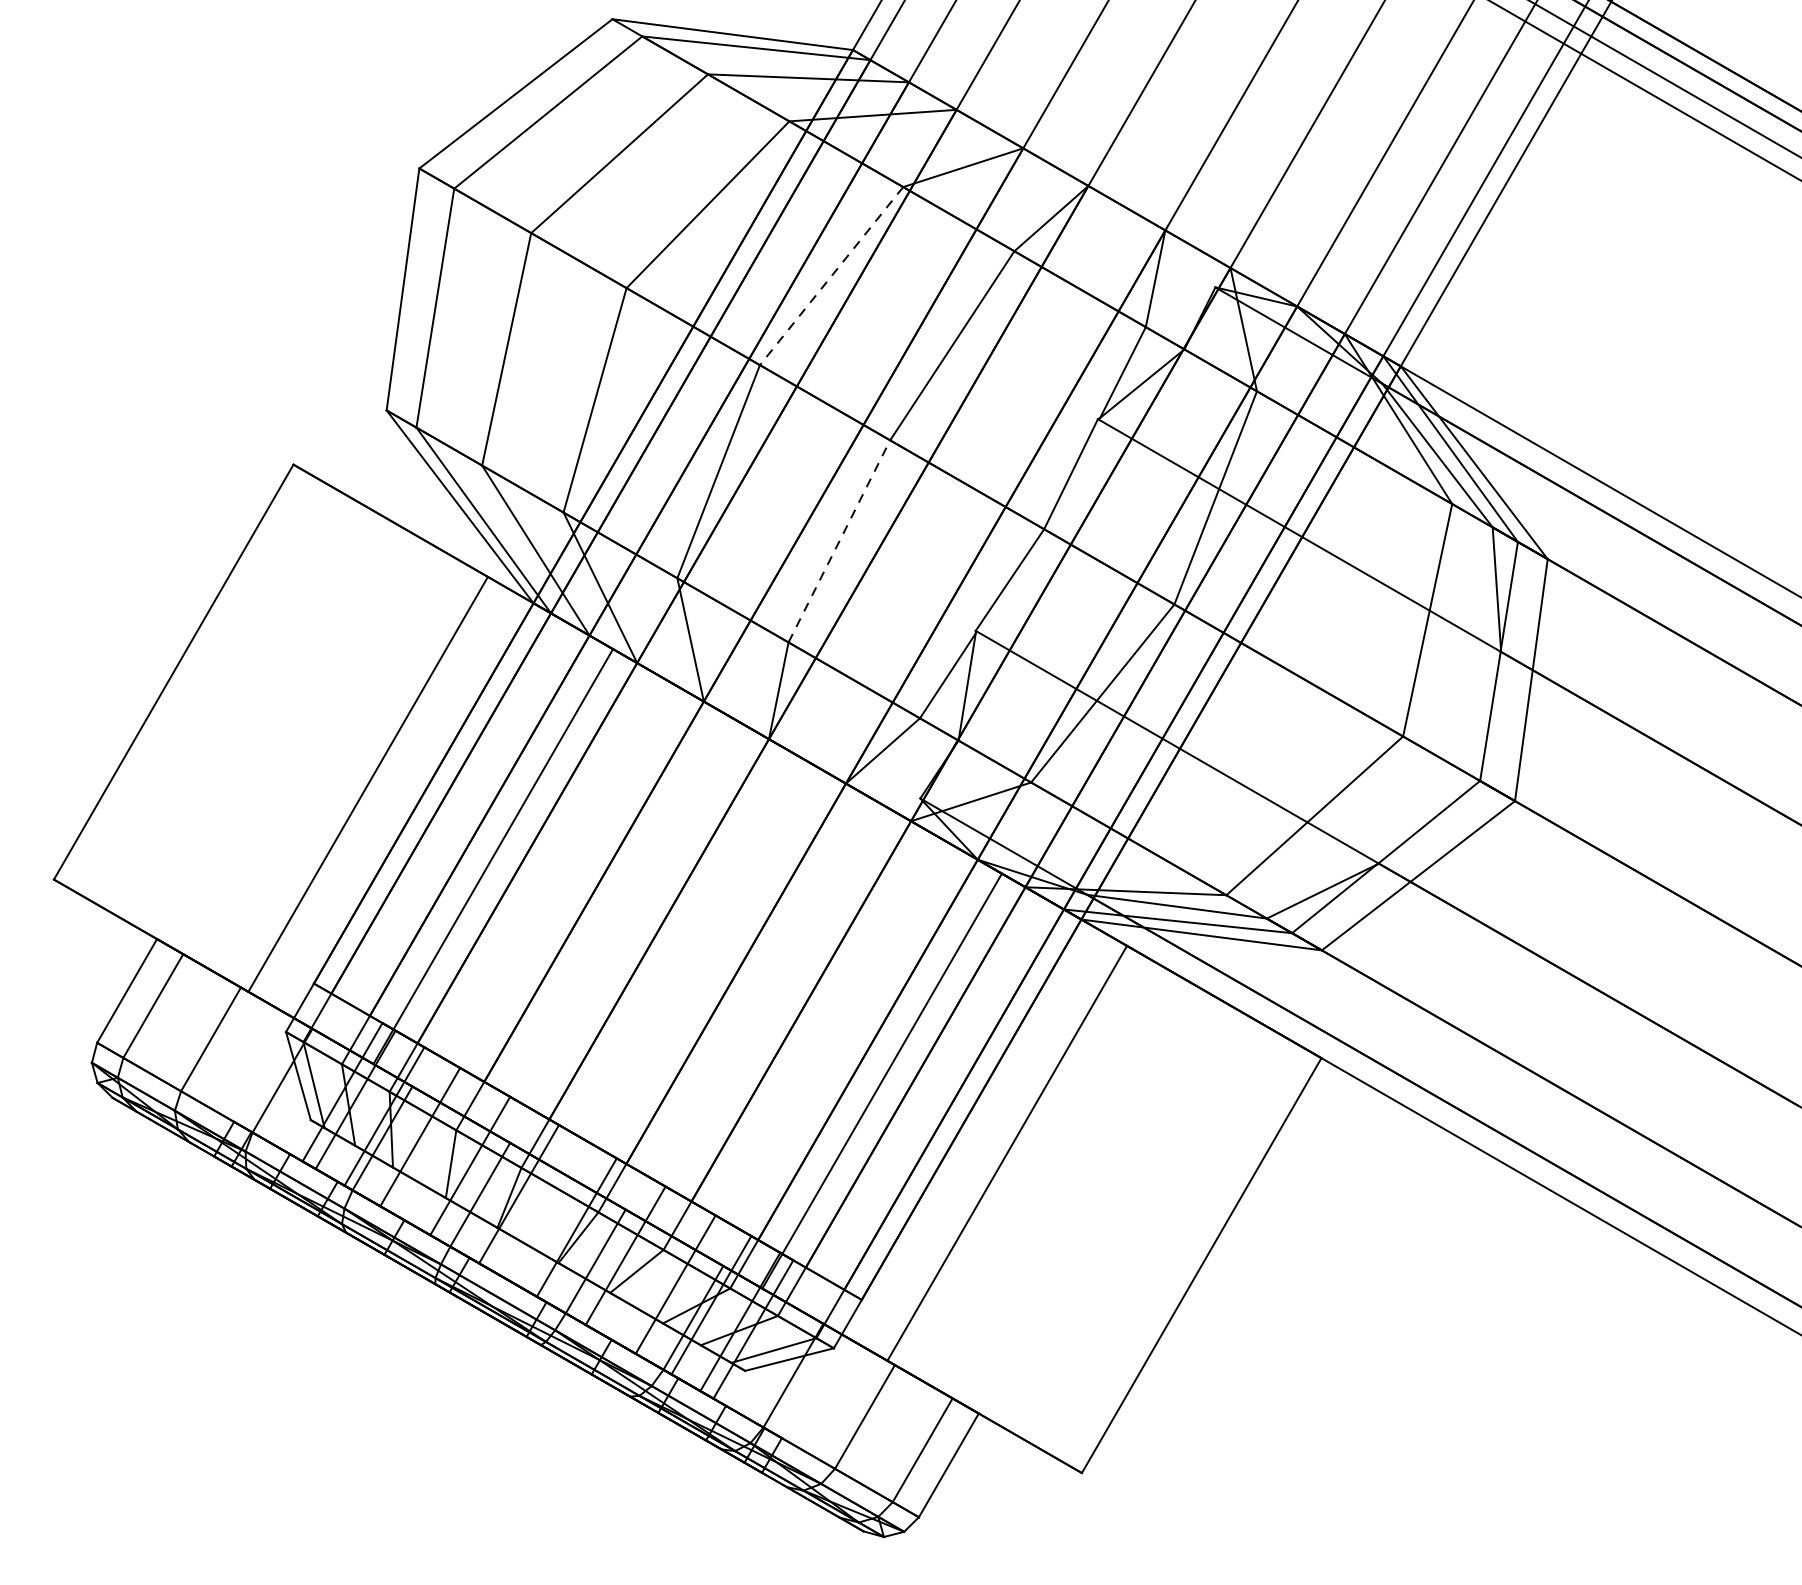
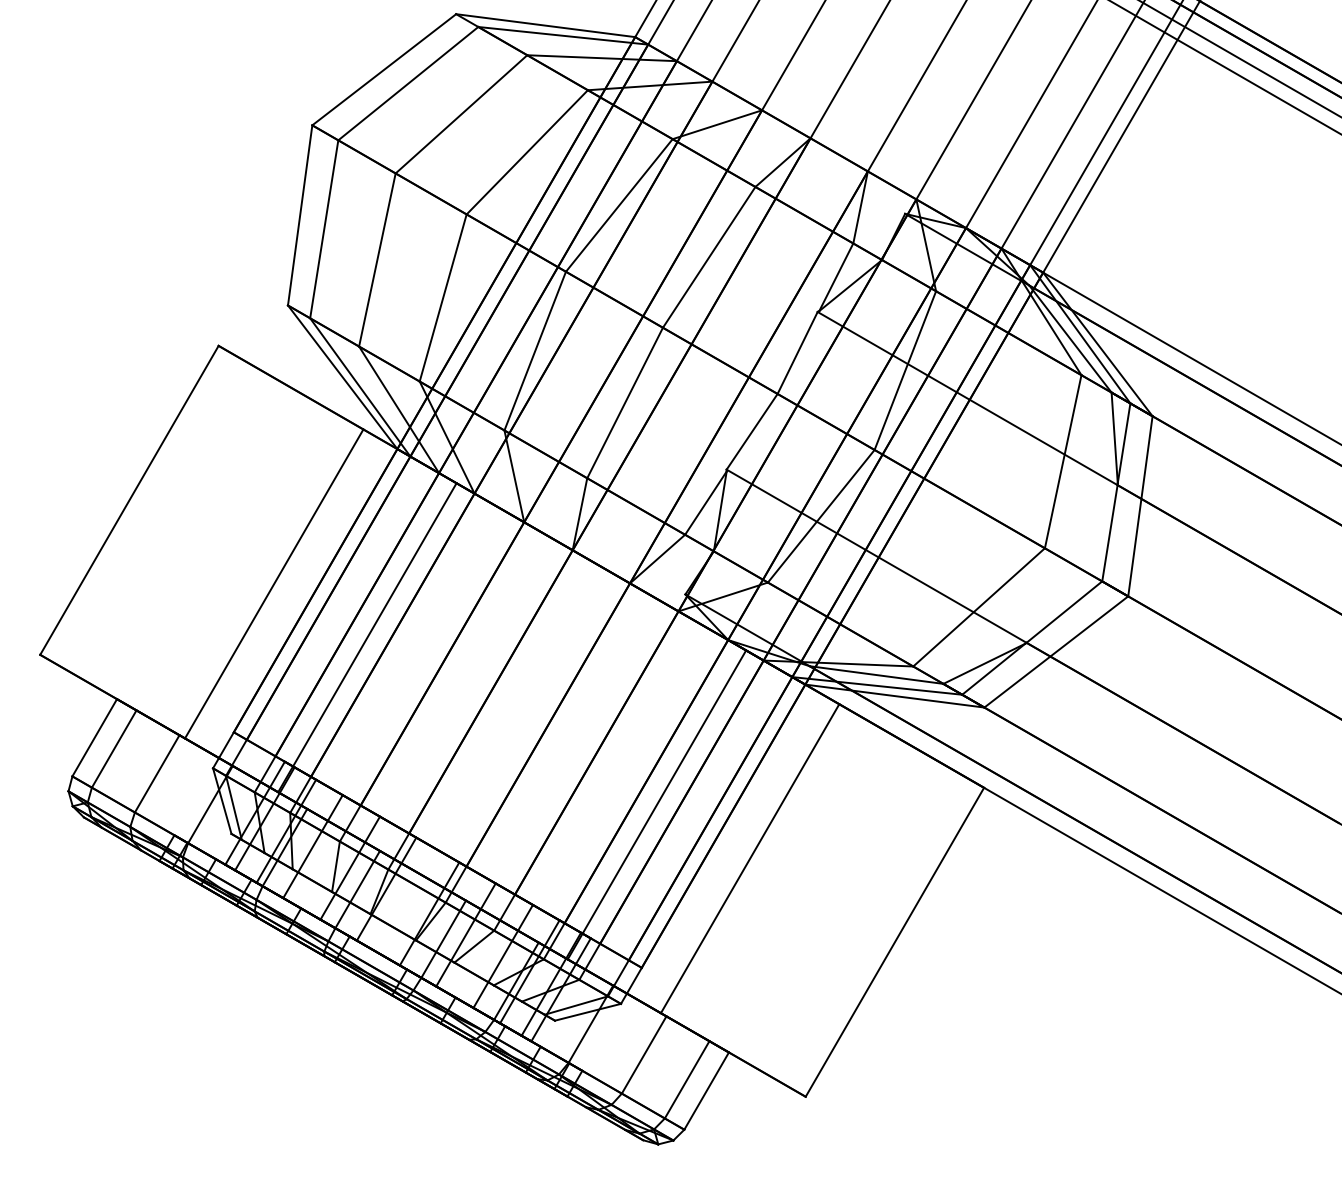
line: (831, 276) -> (619, 205), dashed -> solid
line: (839, 540) -> (625, 402), dashed -> solid

